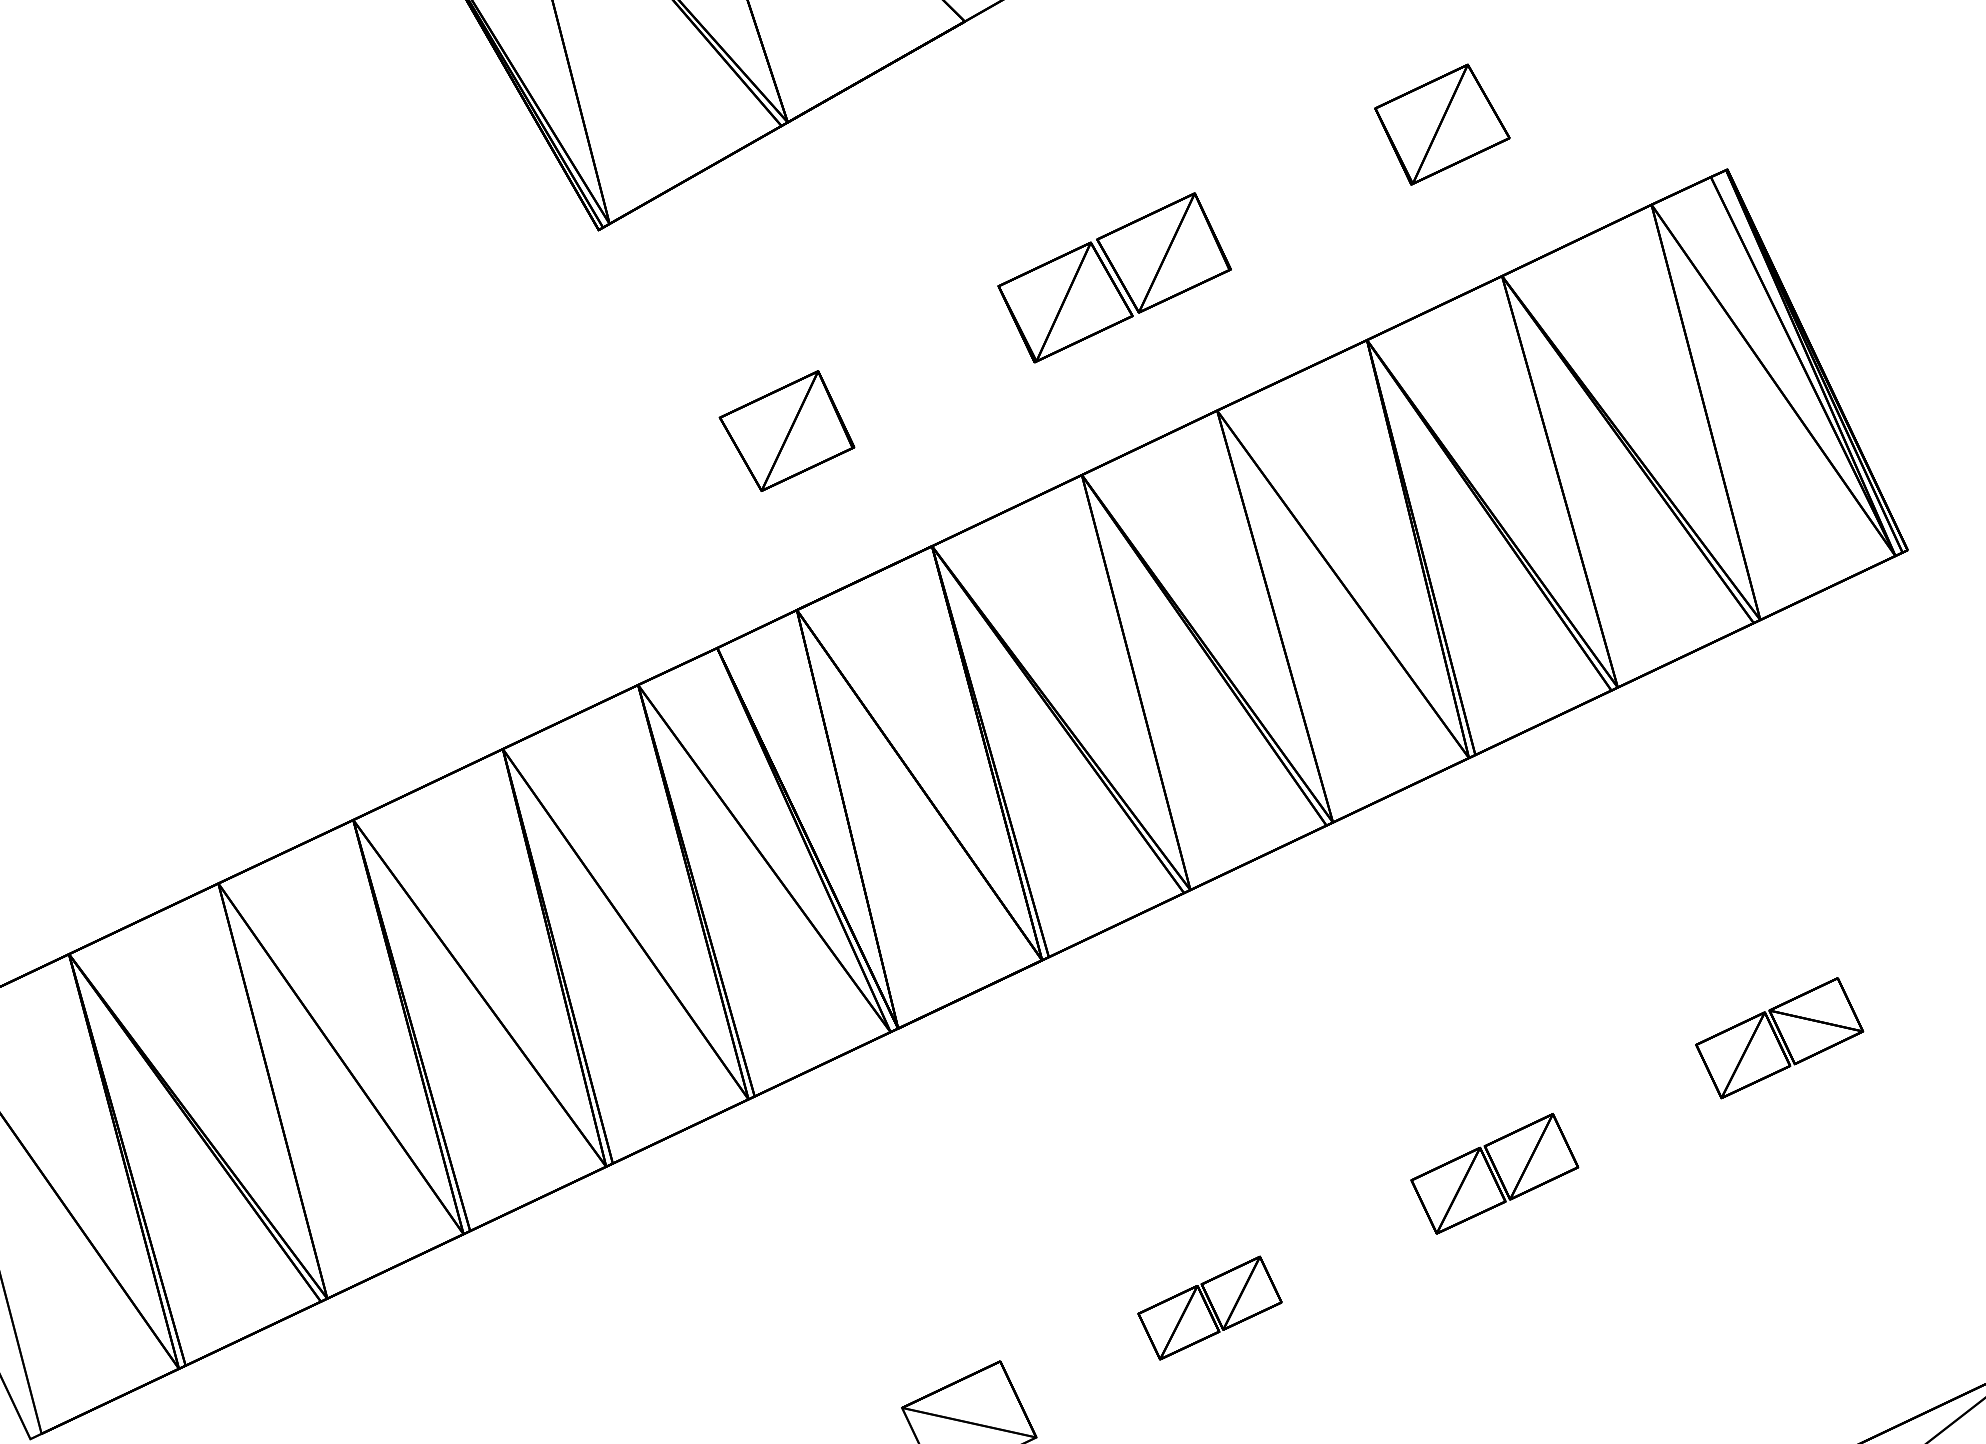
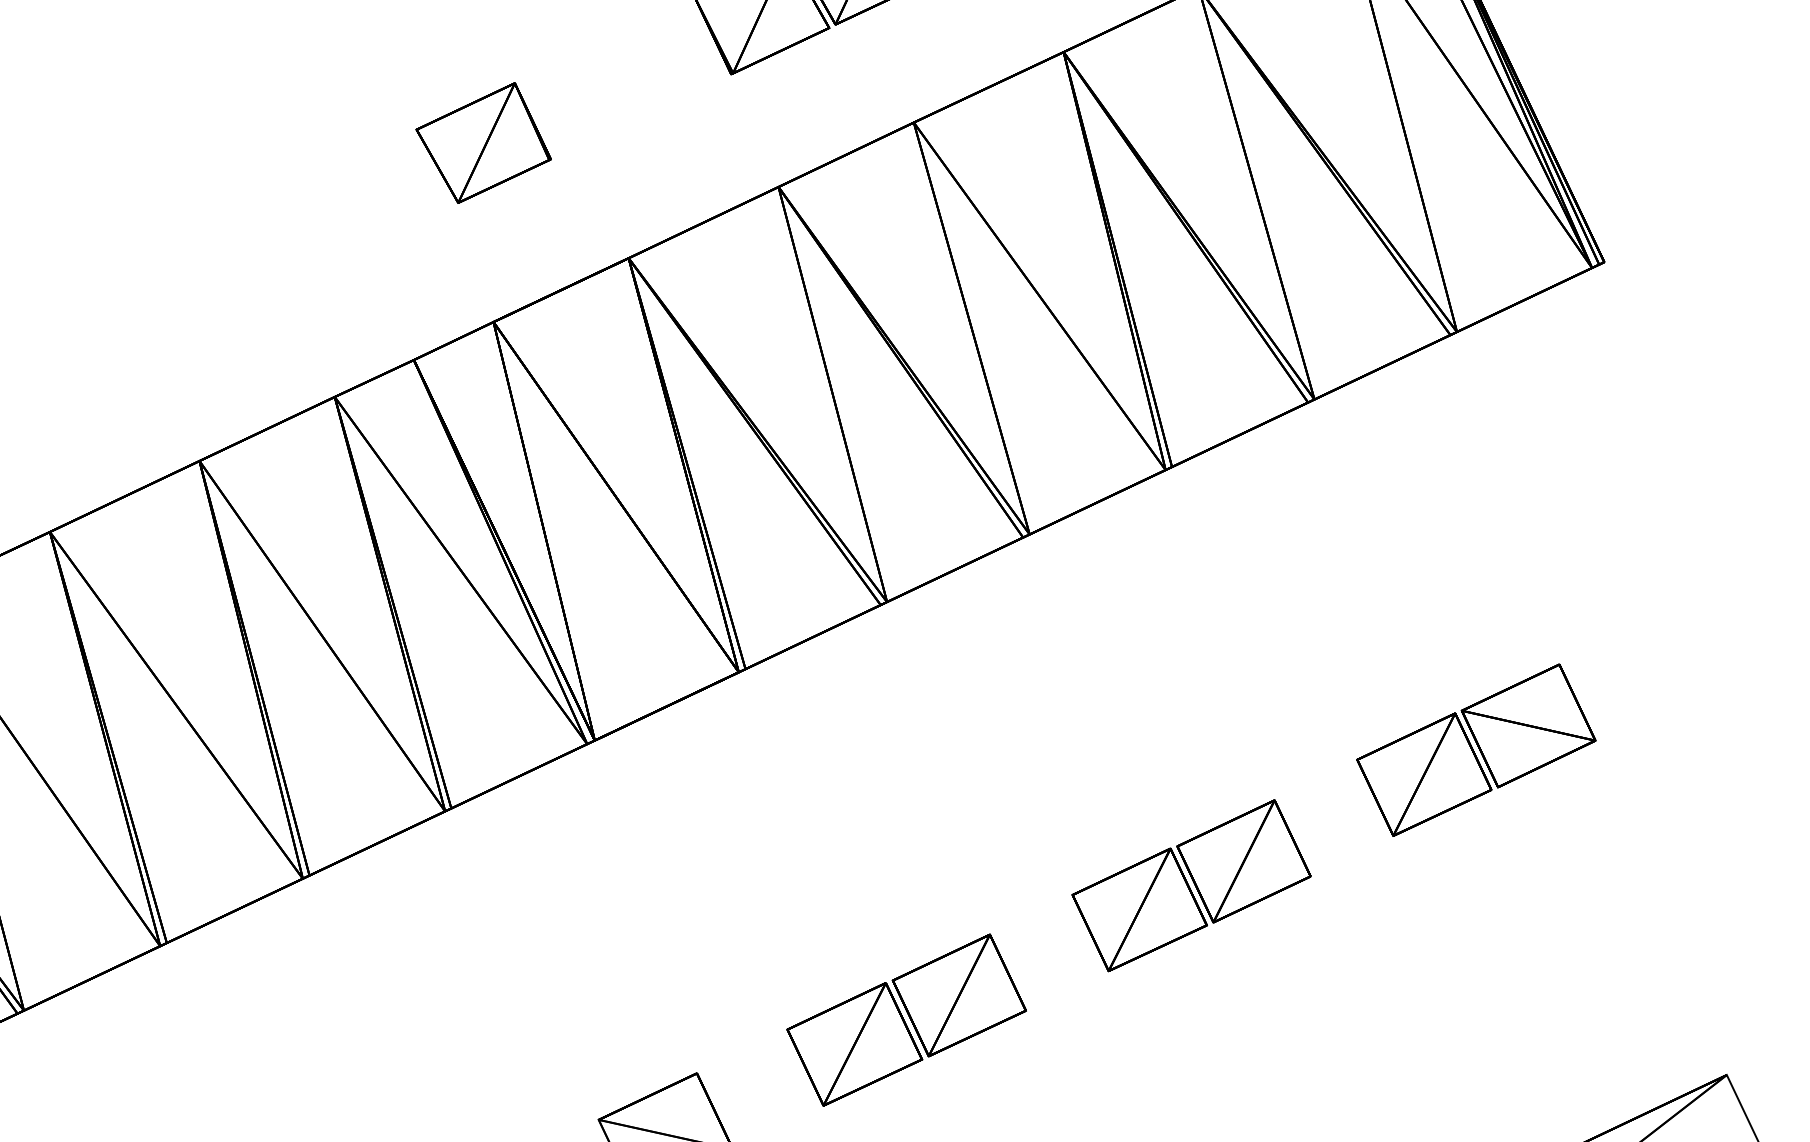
part: (1779, 1037) -> (1476, 749), size x1.43
part: (1494, 1173) -> (1191, 885), size x1.43
part: (1209, 1307) -> (906, 1019), size x1.67

